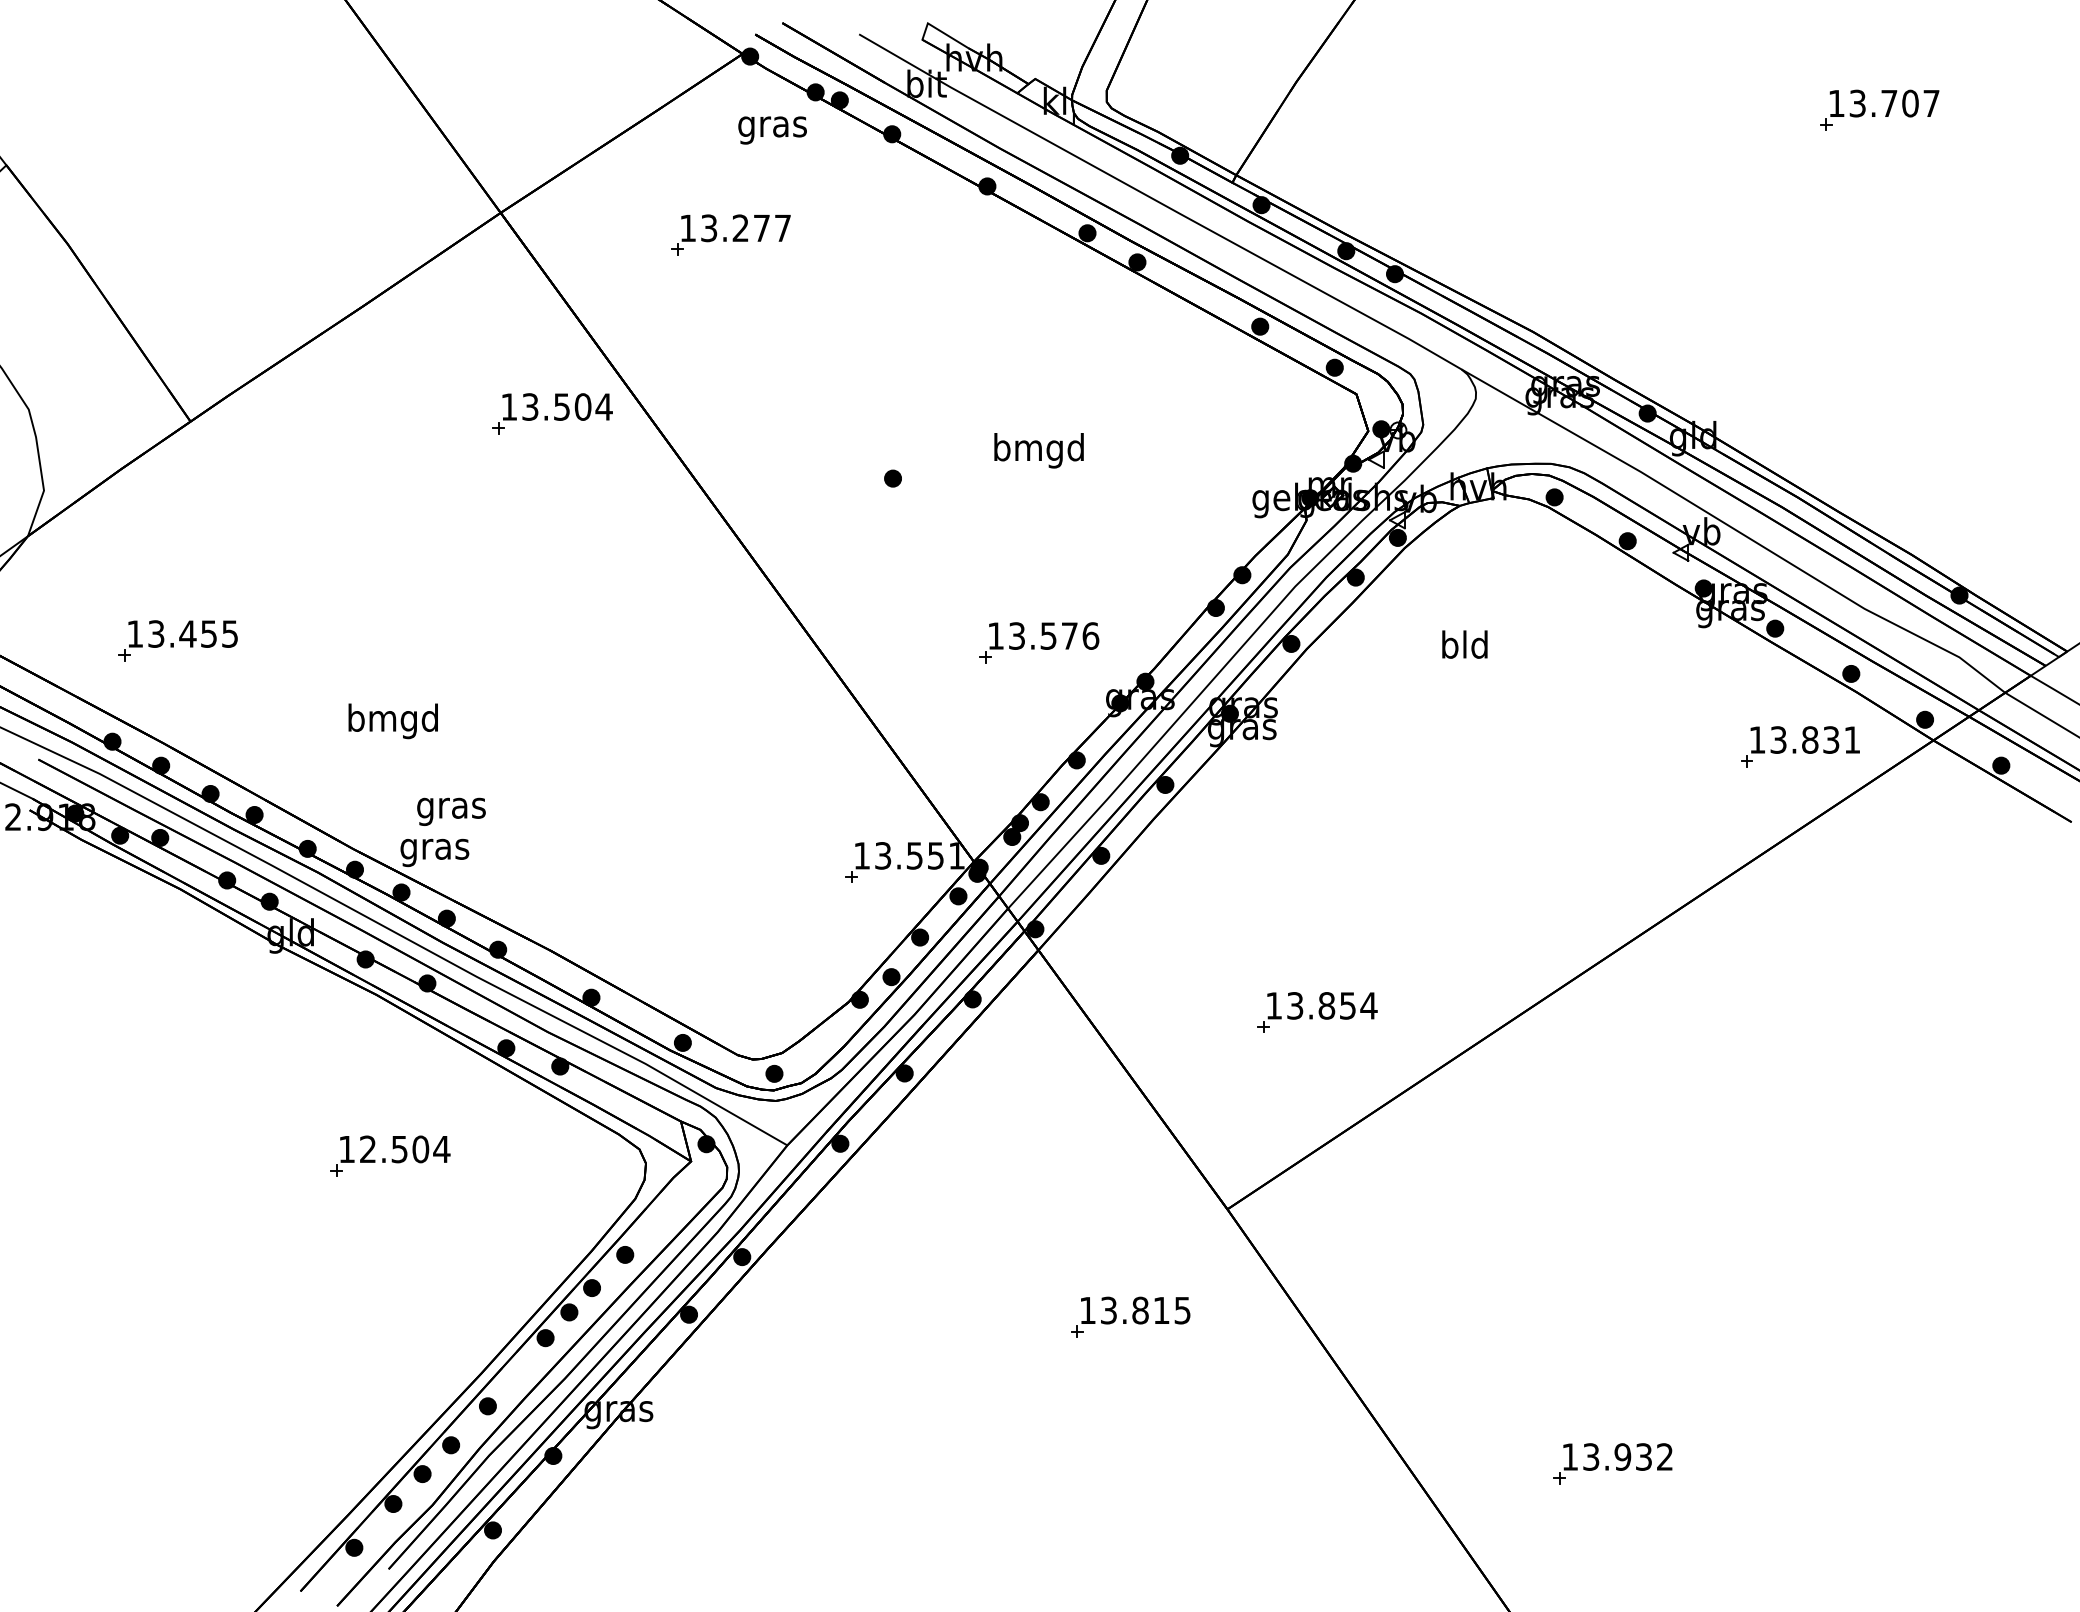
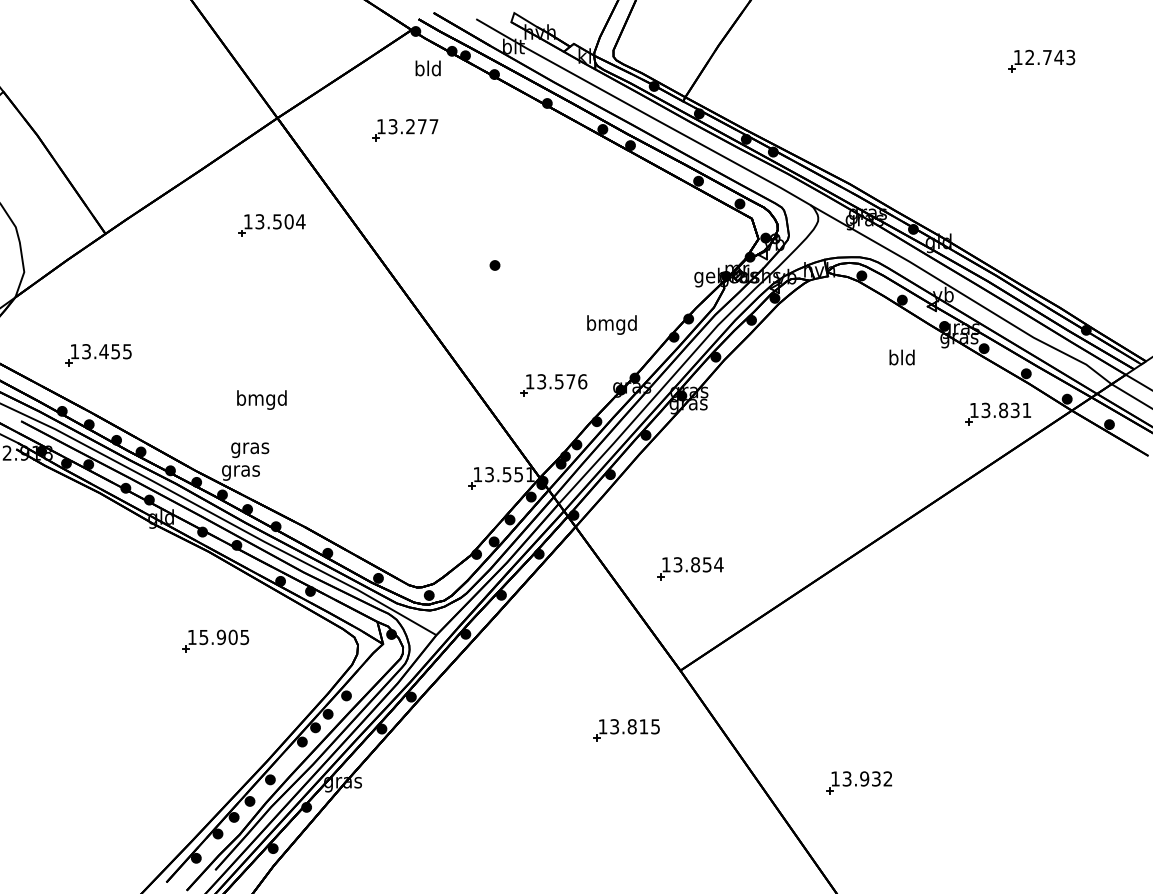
text: (1894, 103) -> (1050, 57), 13.707 -> 12.743
text: (773, 126) -> (428, 70), gras -> bld
part: (551, 413) -> (271, 225), moved
text: (1038, 449) -> (611, 324), moved
part: (1038, 642) -> (553, 385), moved
text: (1463, 644) -> (901, 357), moved
text: (392, 720) -> (261, 399), moved
part: (1317, 1012) -> (690, 568), moved
text: (405, 1149) -> (224, 637), 12.504 -> 15.905
part: (1613, 1463) -> (859, 782), moved

